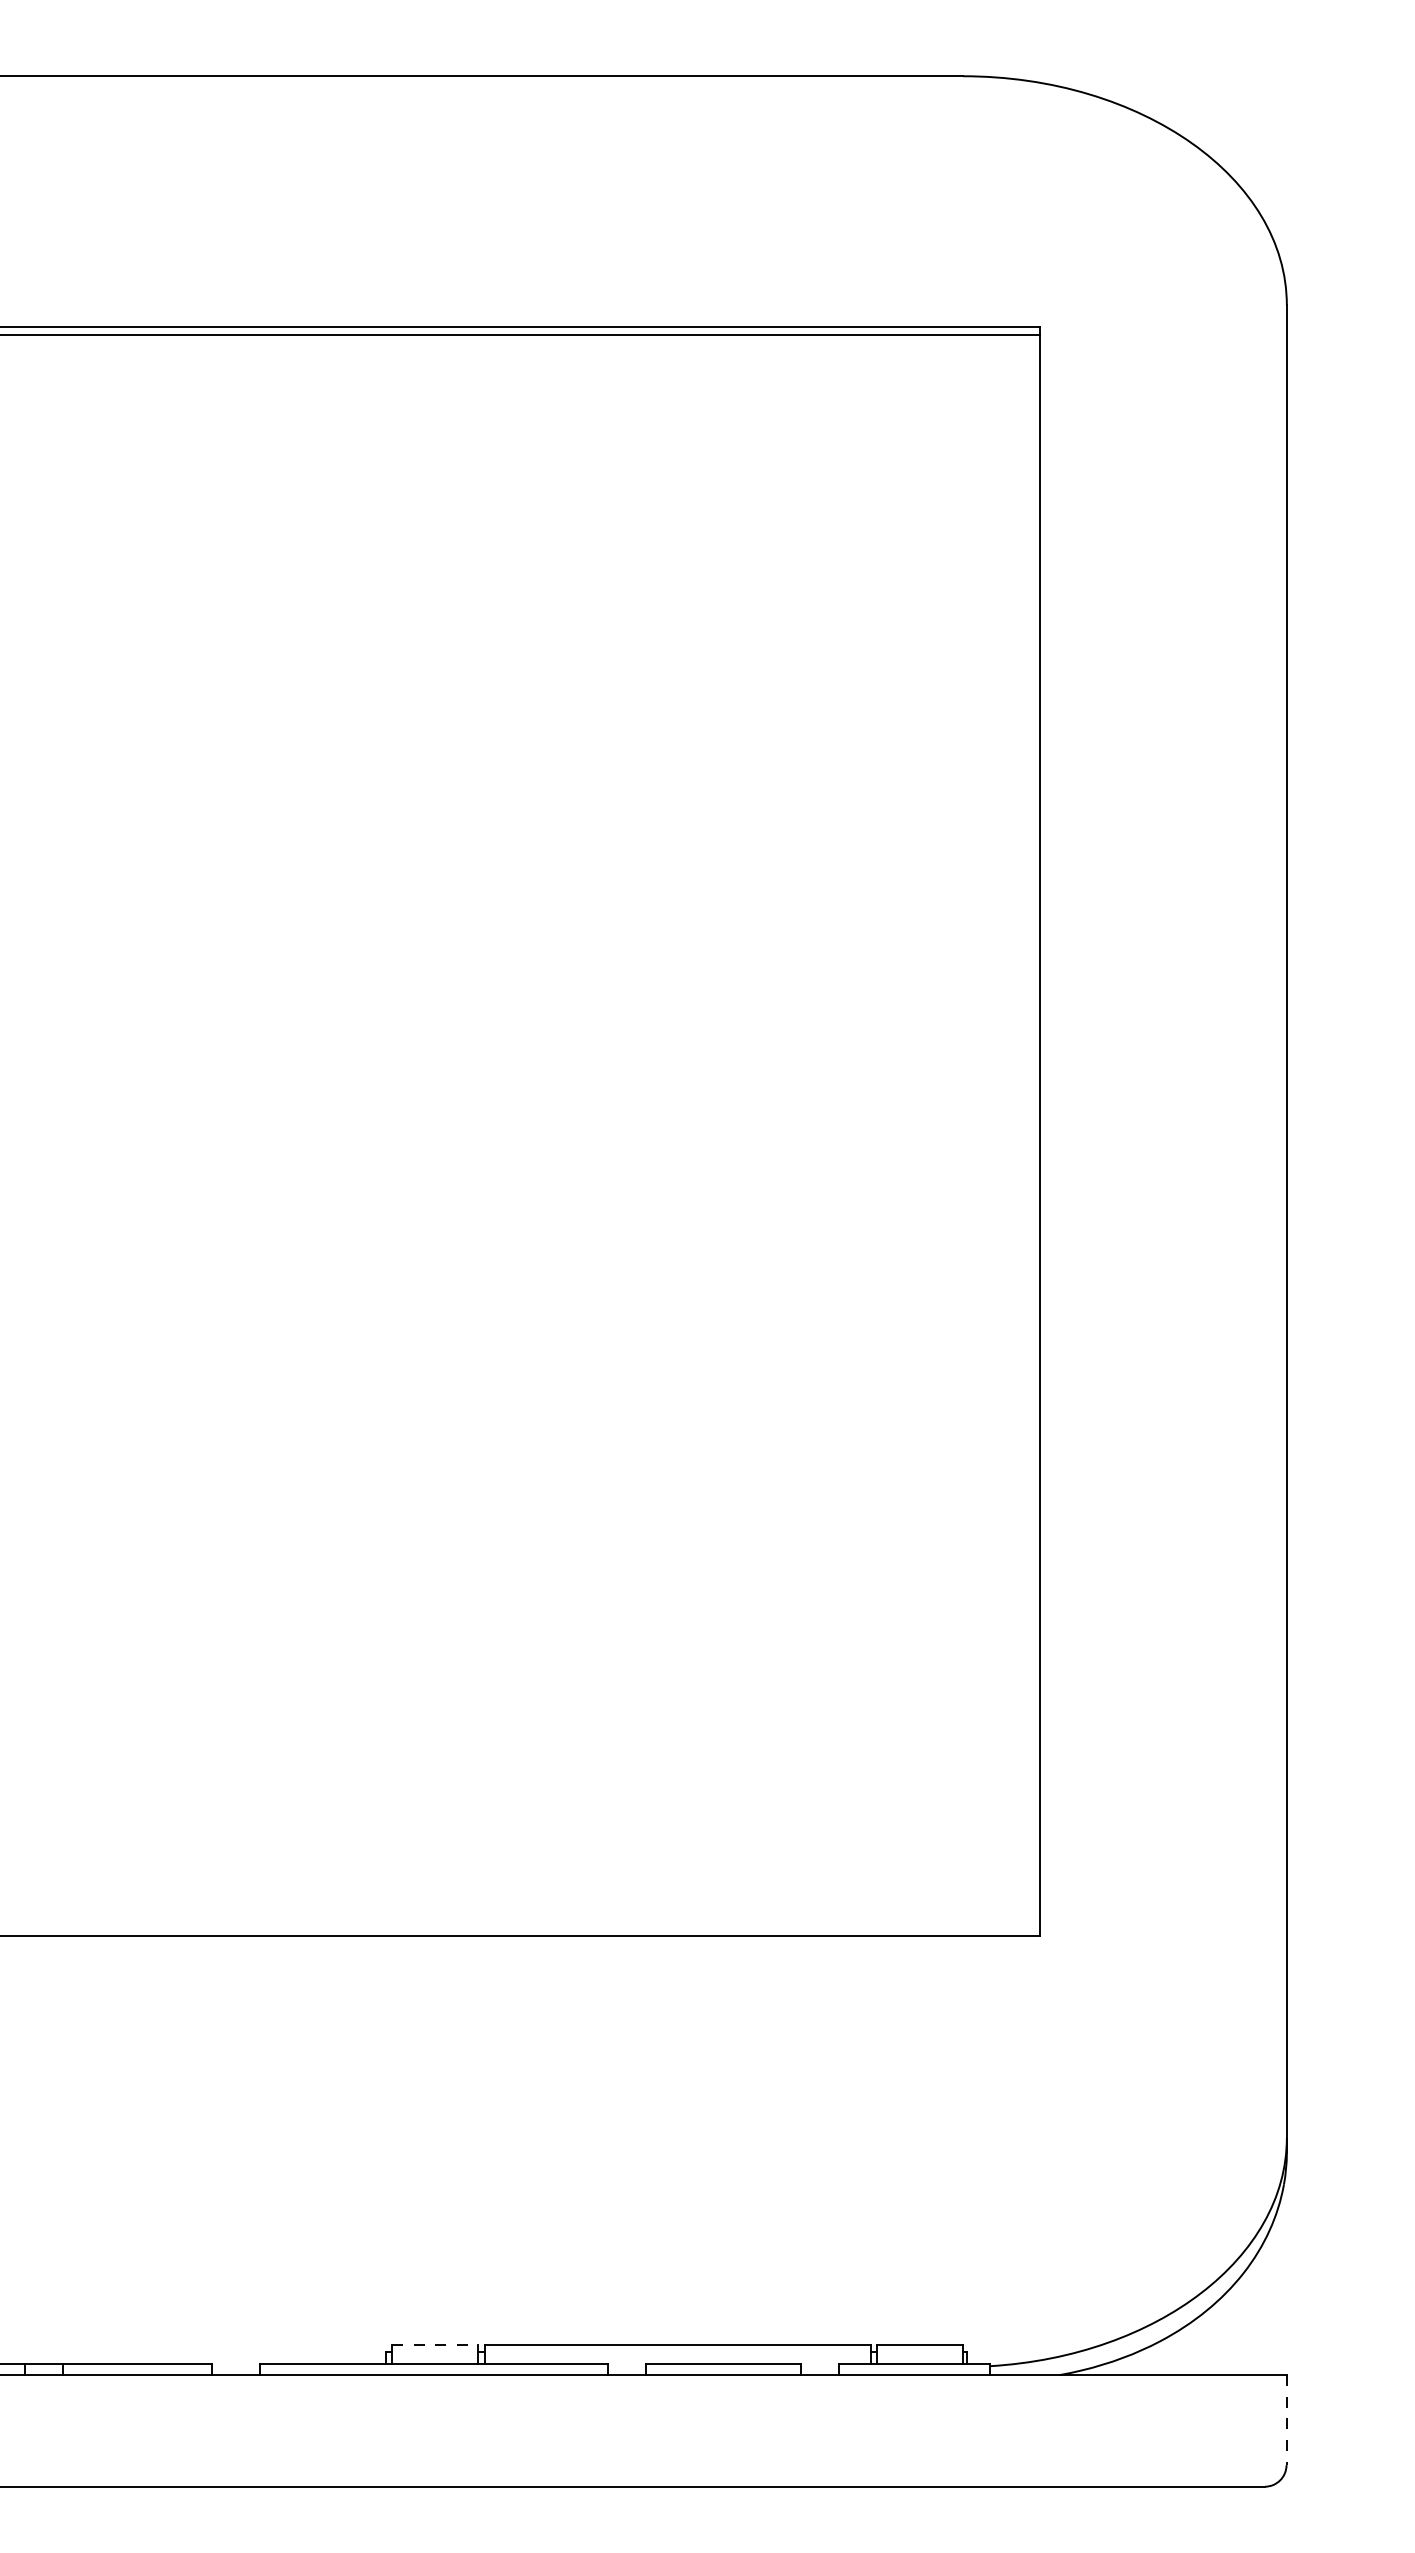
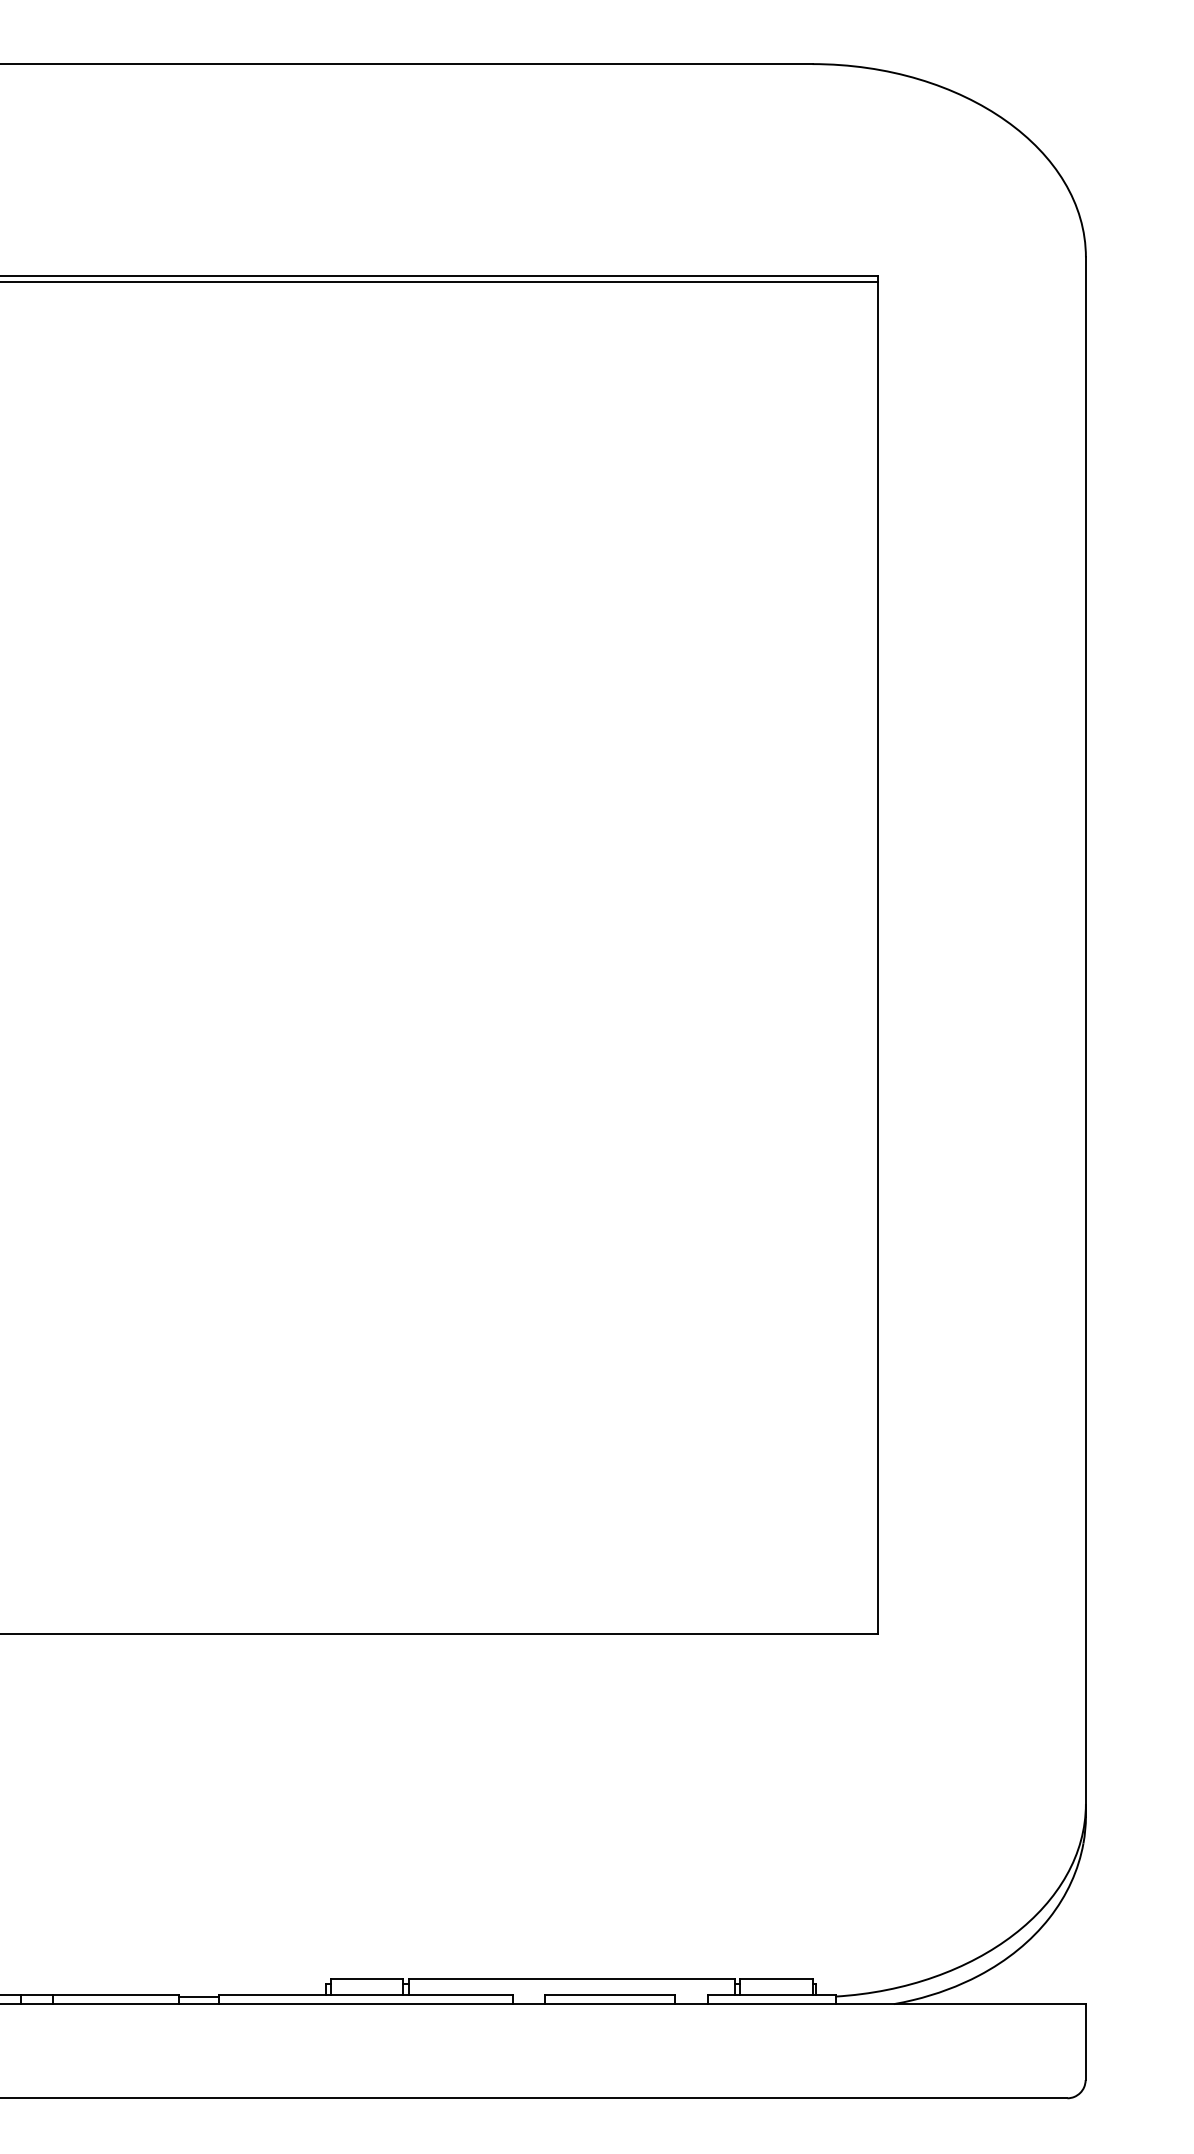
line: (435, 2344) -> (367, 1978), dashed -> solid
line: (235, 2366) -> (198, 1996), added
line: (1286, 2420) -> (1085, 2042), dashed -> solid

